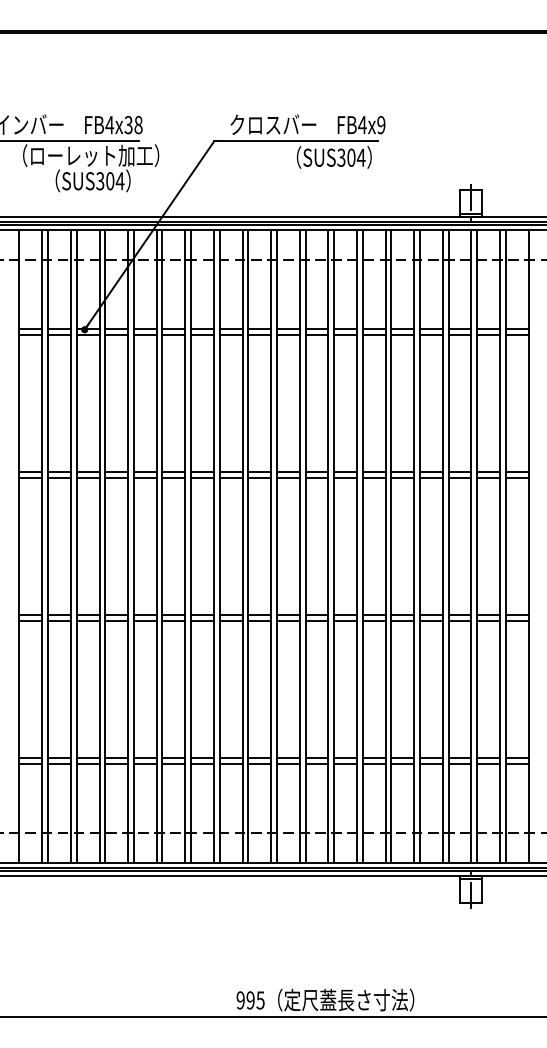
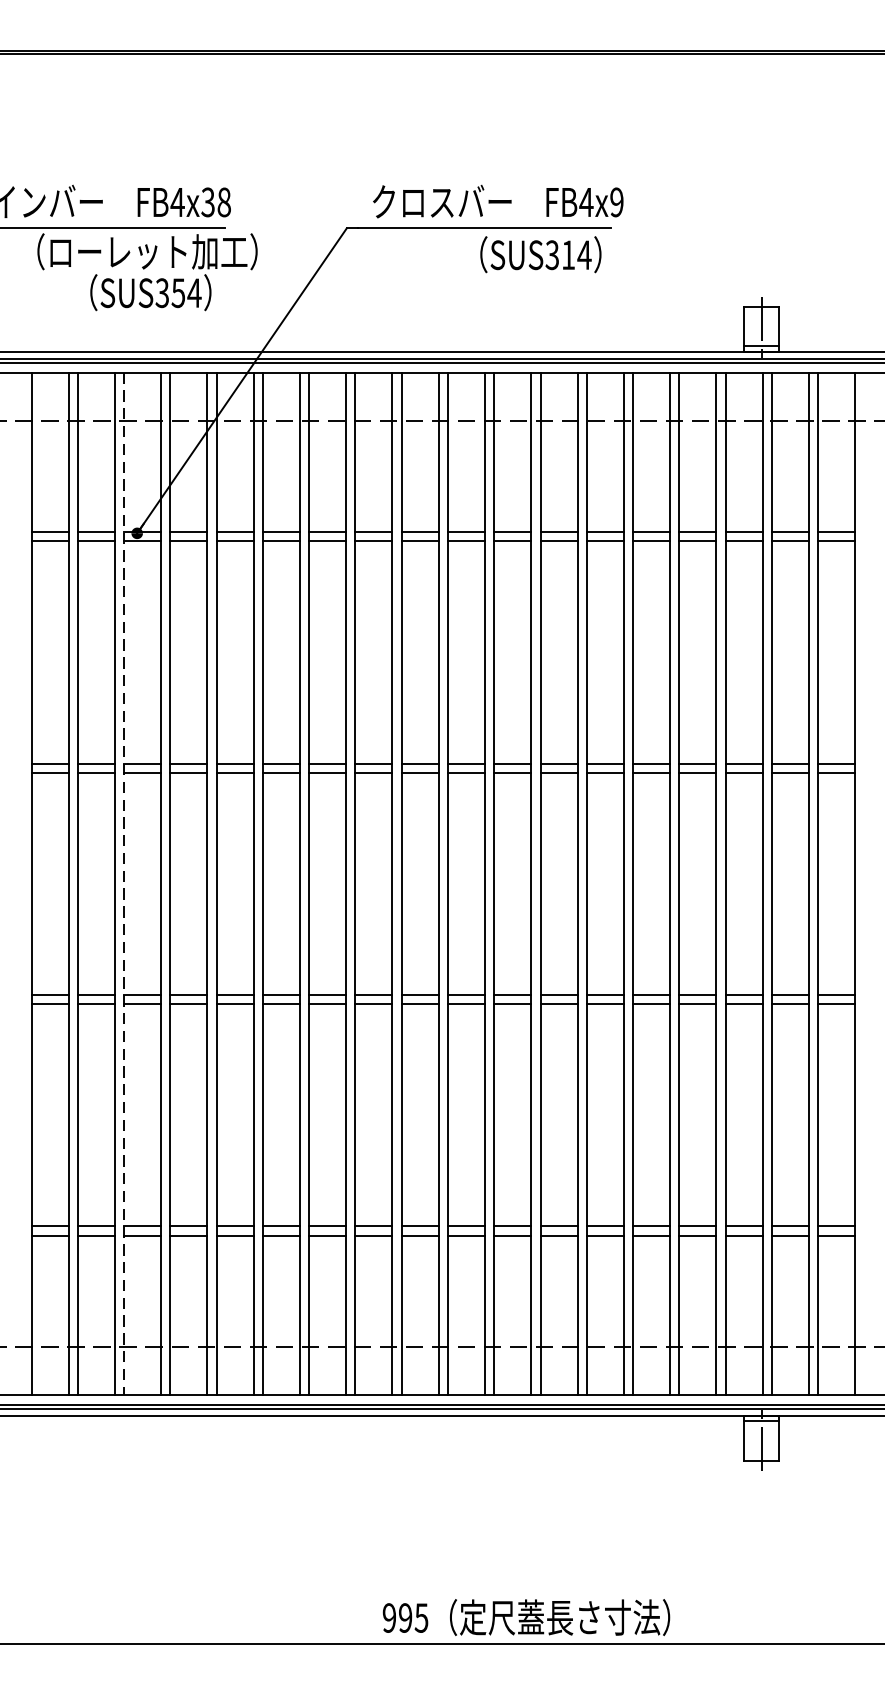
text: (351, 157) -> (568, 254), SUS304 -> SUS314
text: (110, 181) -> (178, 293), SUS304 -> SUS354
line: (76, 547) -> (123, 885), solid -> dashed

